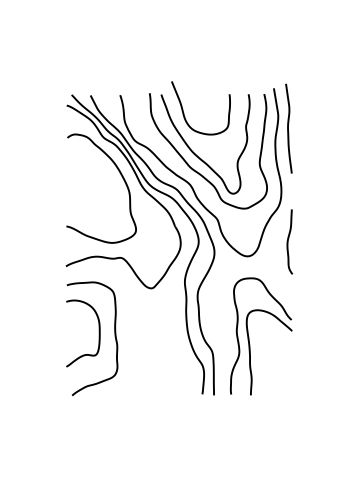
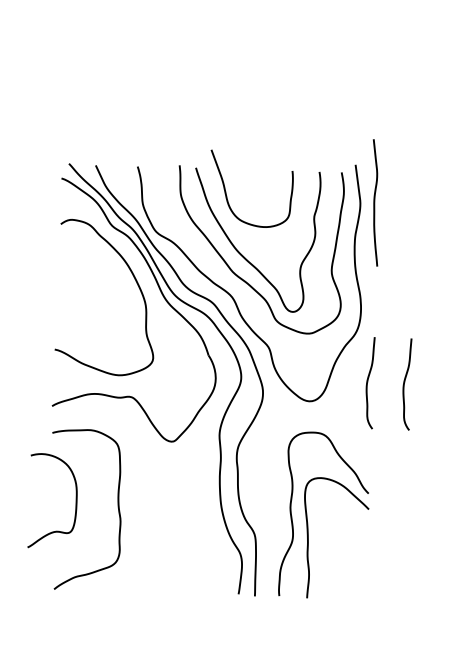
curve: (288, 128) -> (374, 202), moved
curve: (314, 241) -> (405, 383), added
curve: (98, 333) -> (74, 502), moved

